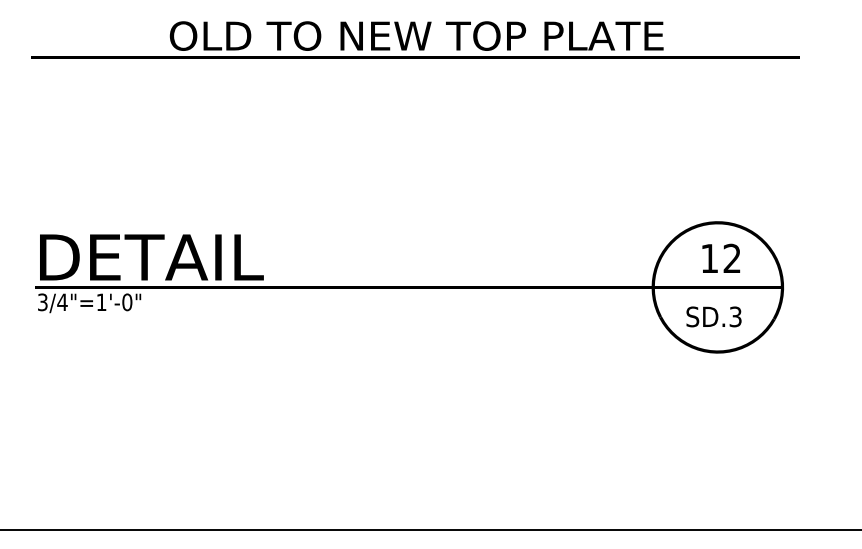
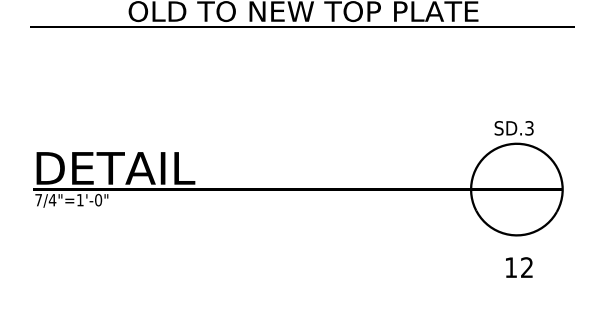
text: (721, 257) -> (519, 266), moved
text: (42, 302) -> (38, 200), 3/4"=1'-0" -> 7/4"=1'-0"
text: (713, 316) -> (513, 128), moved

